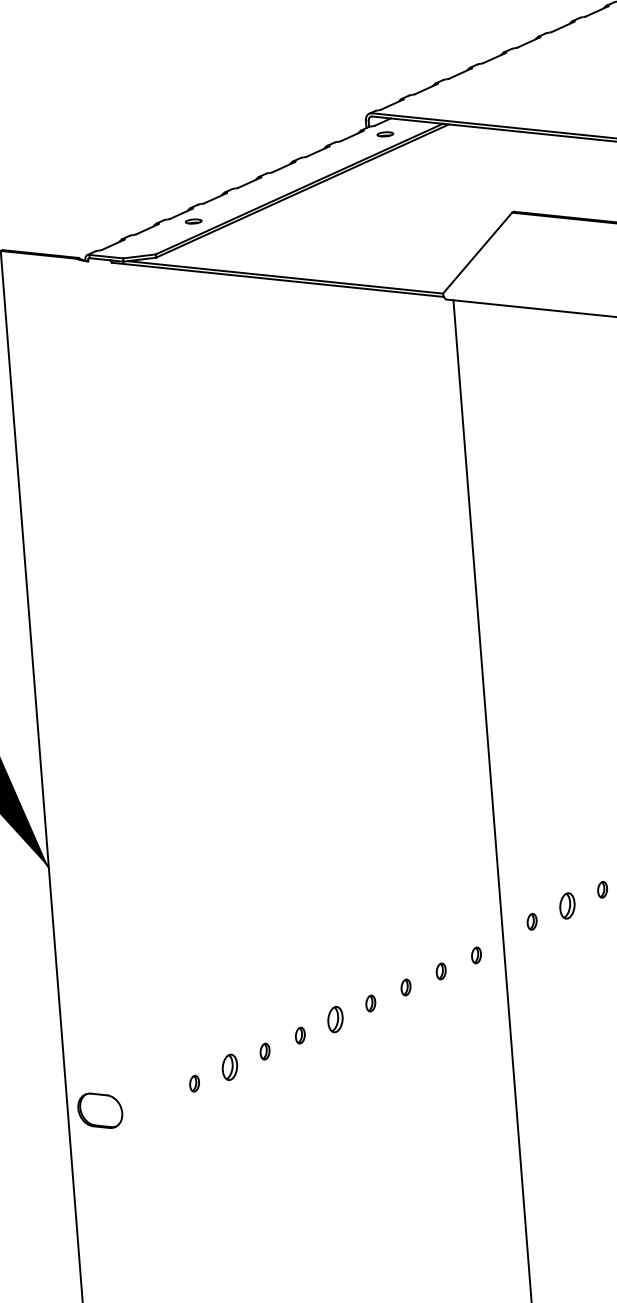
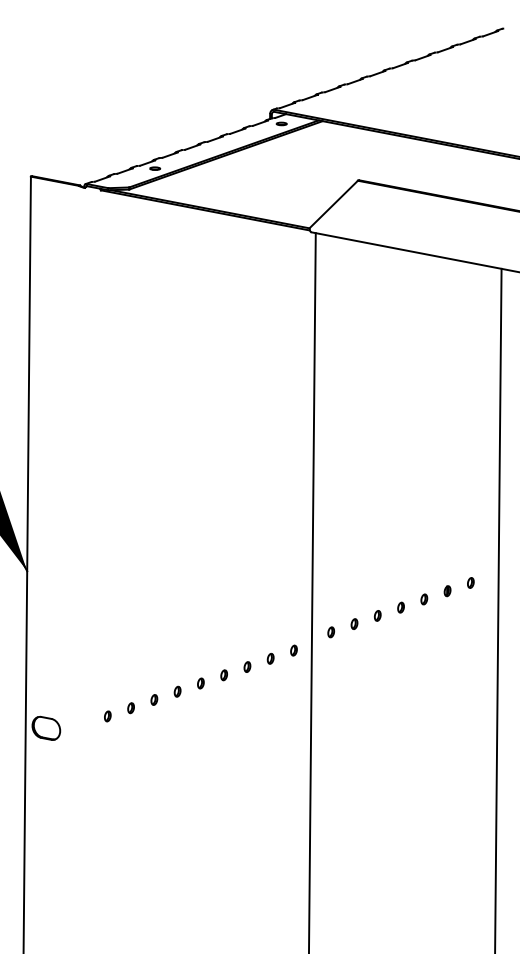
part: (567, 904) -> (354, 623), size x0.62
part: (334, 1019) -> (200, 683), size x0.62
part: (228, 1068) -> (130, 708), size x0.62

